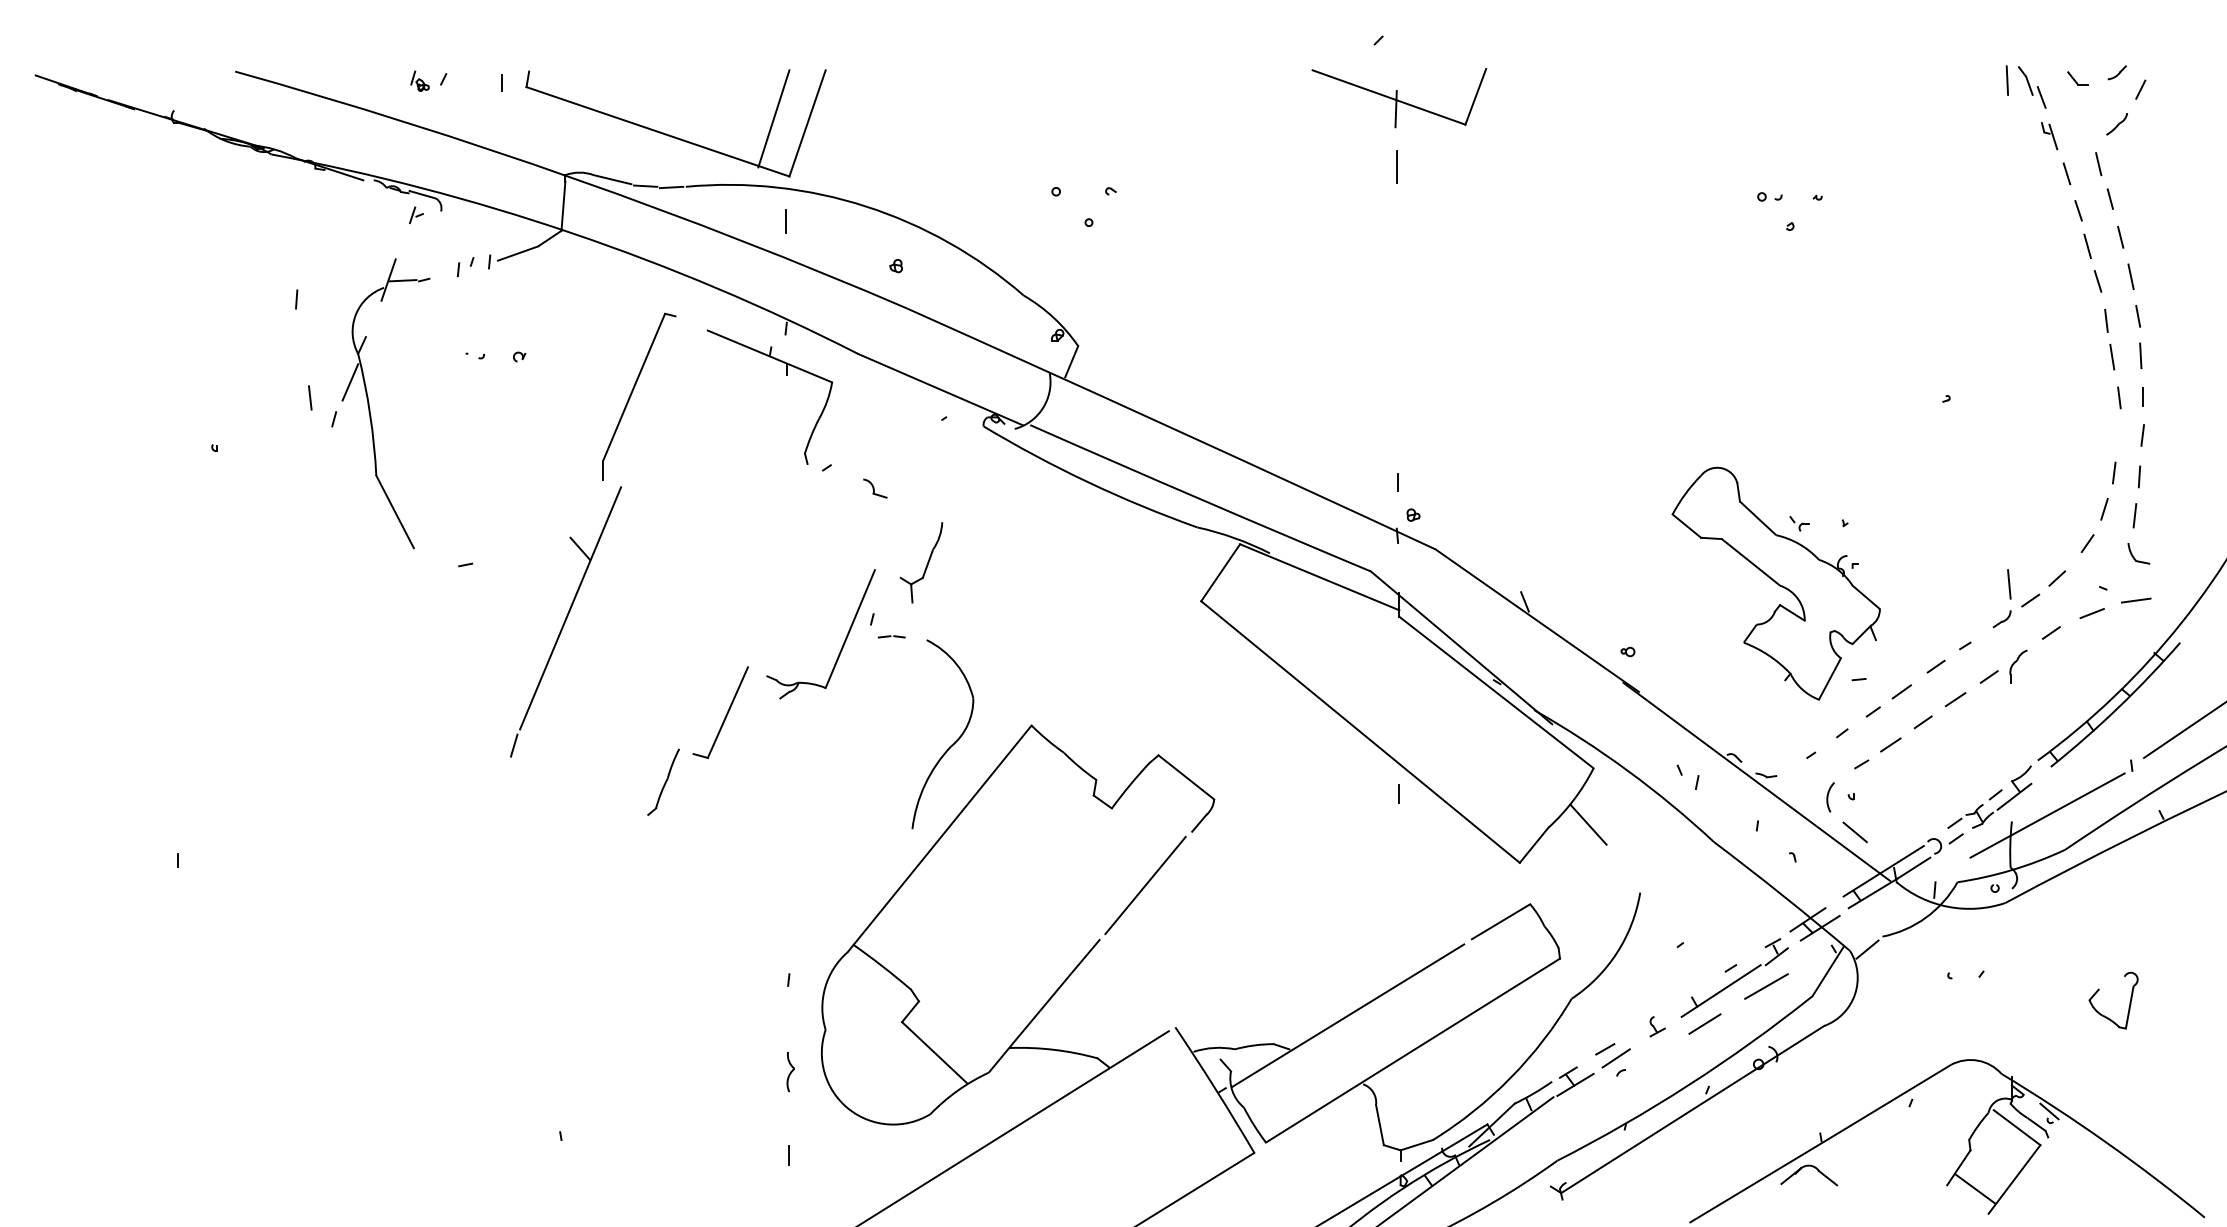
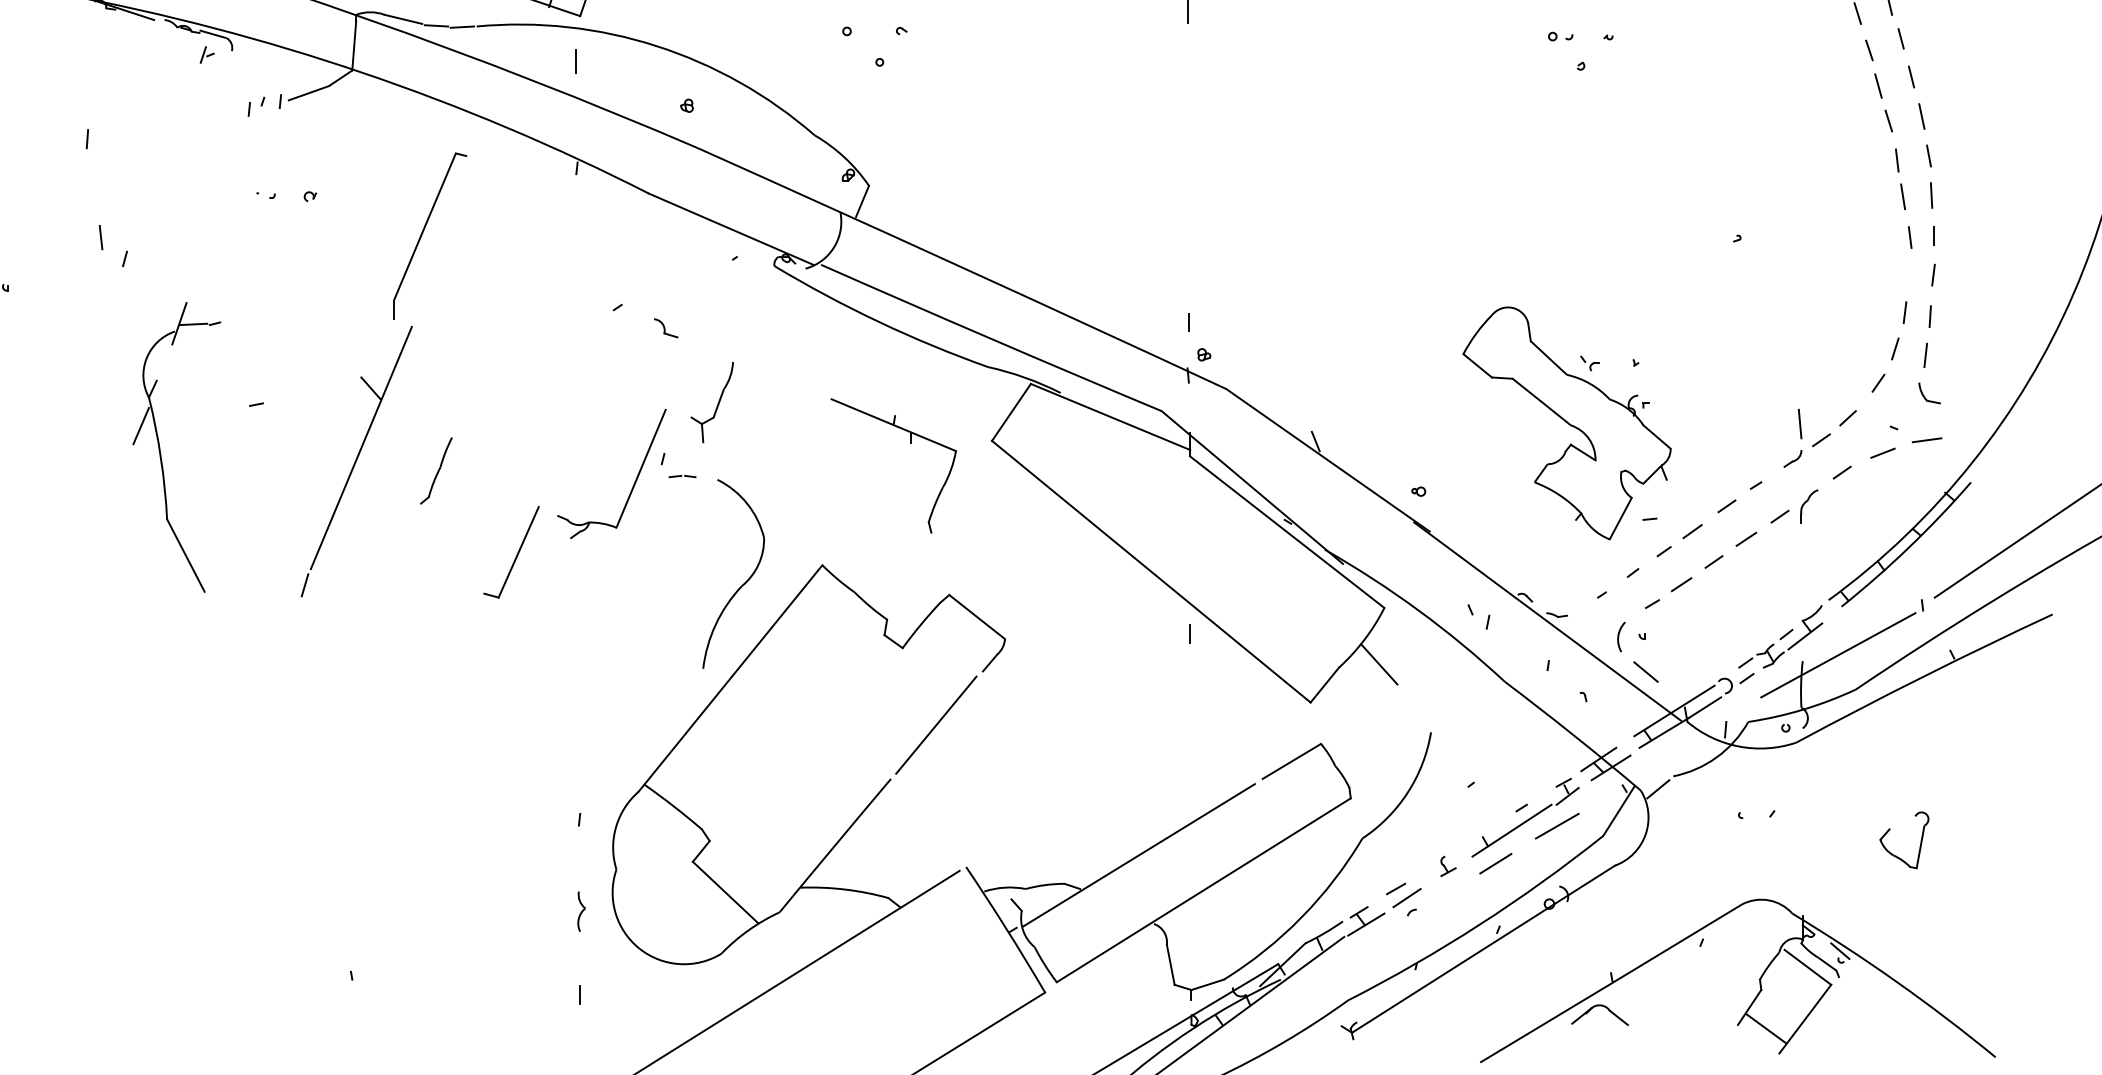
part: (786, 375) -> (910, 444), moved
part: (370, 408) -> (161, 452), moved
part: (663, 781) -> (436, 470), moved

